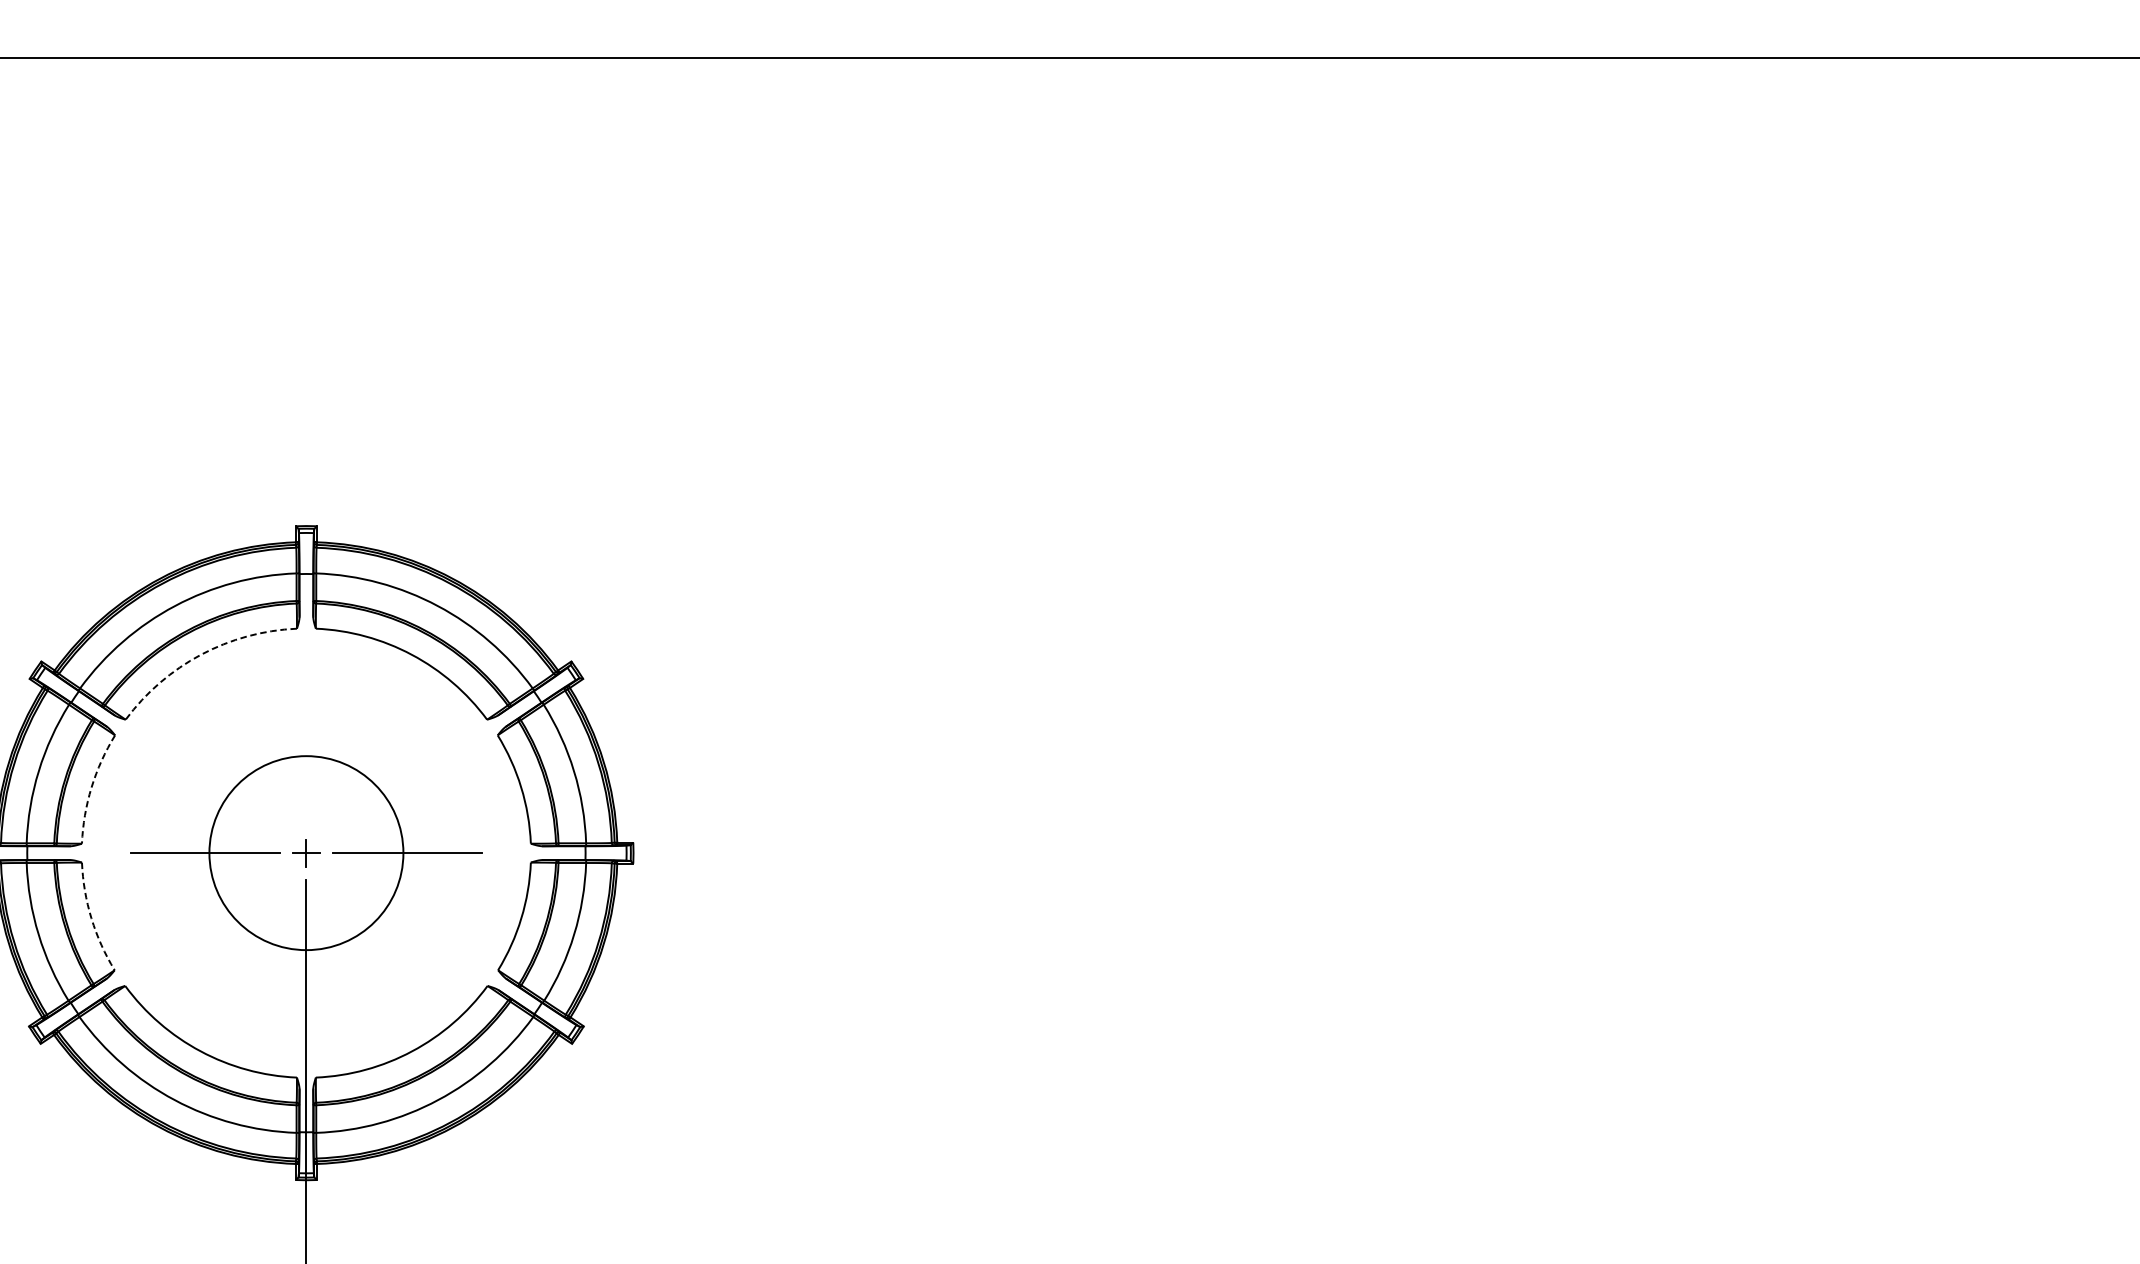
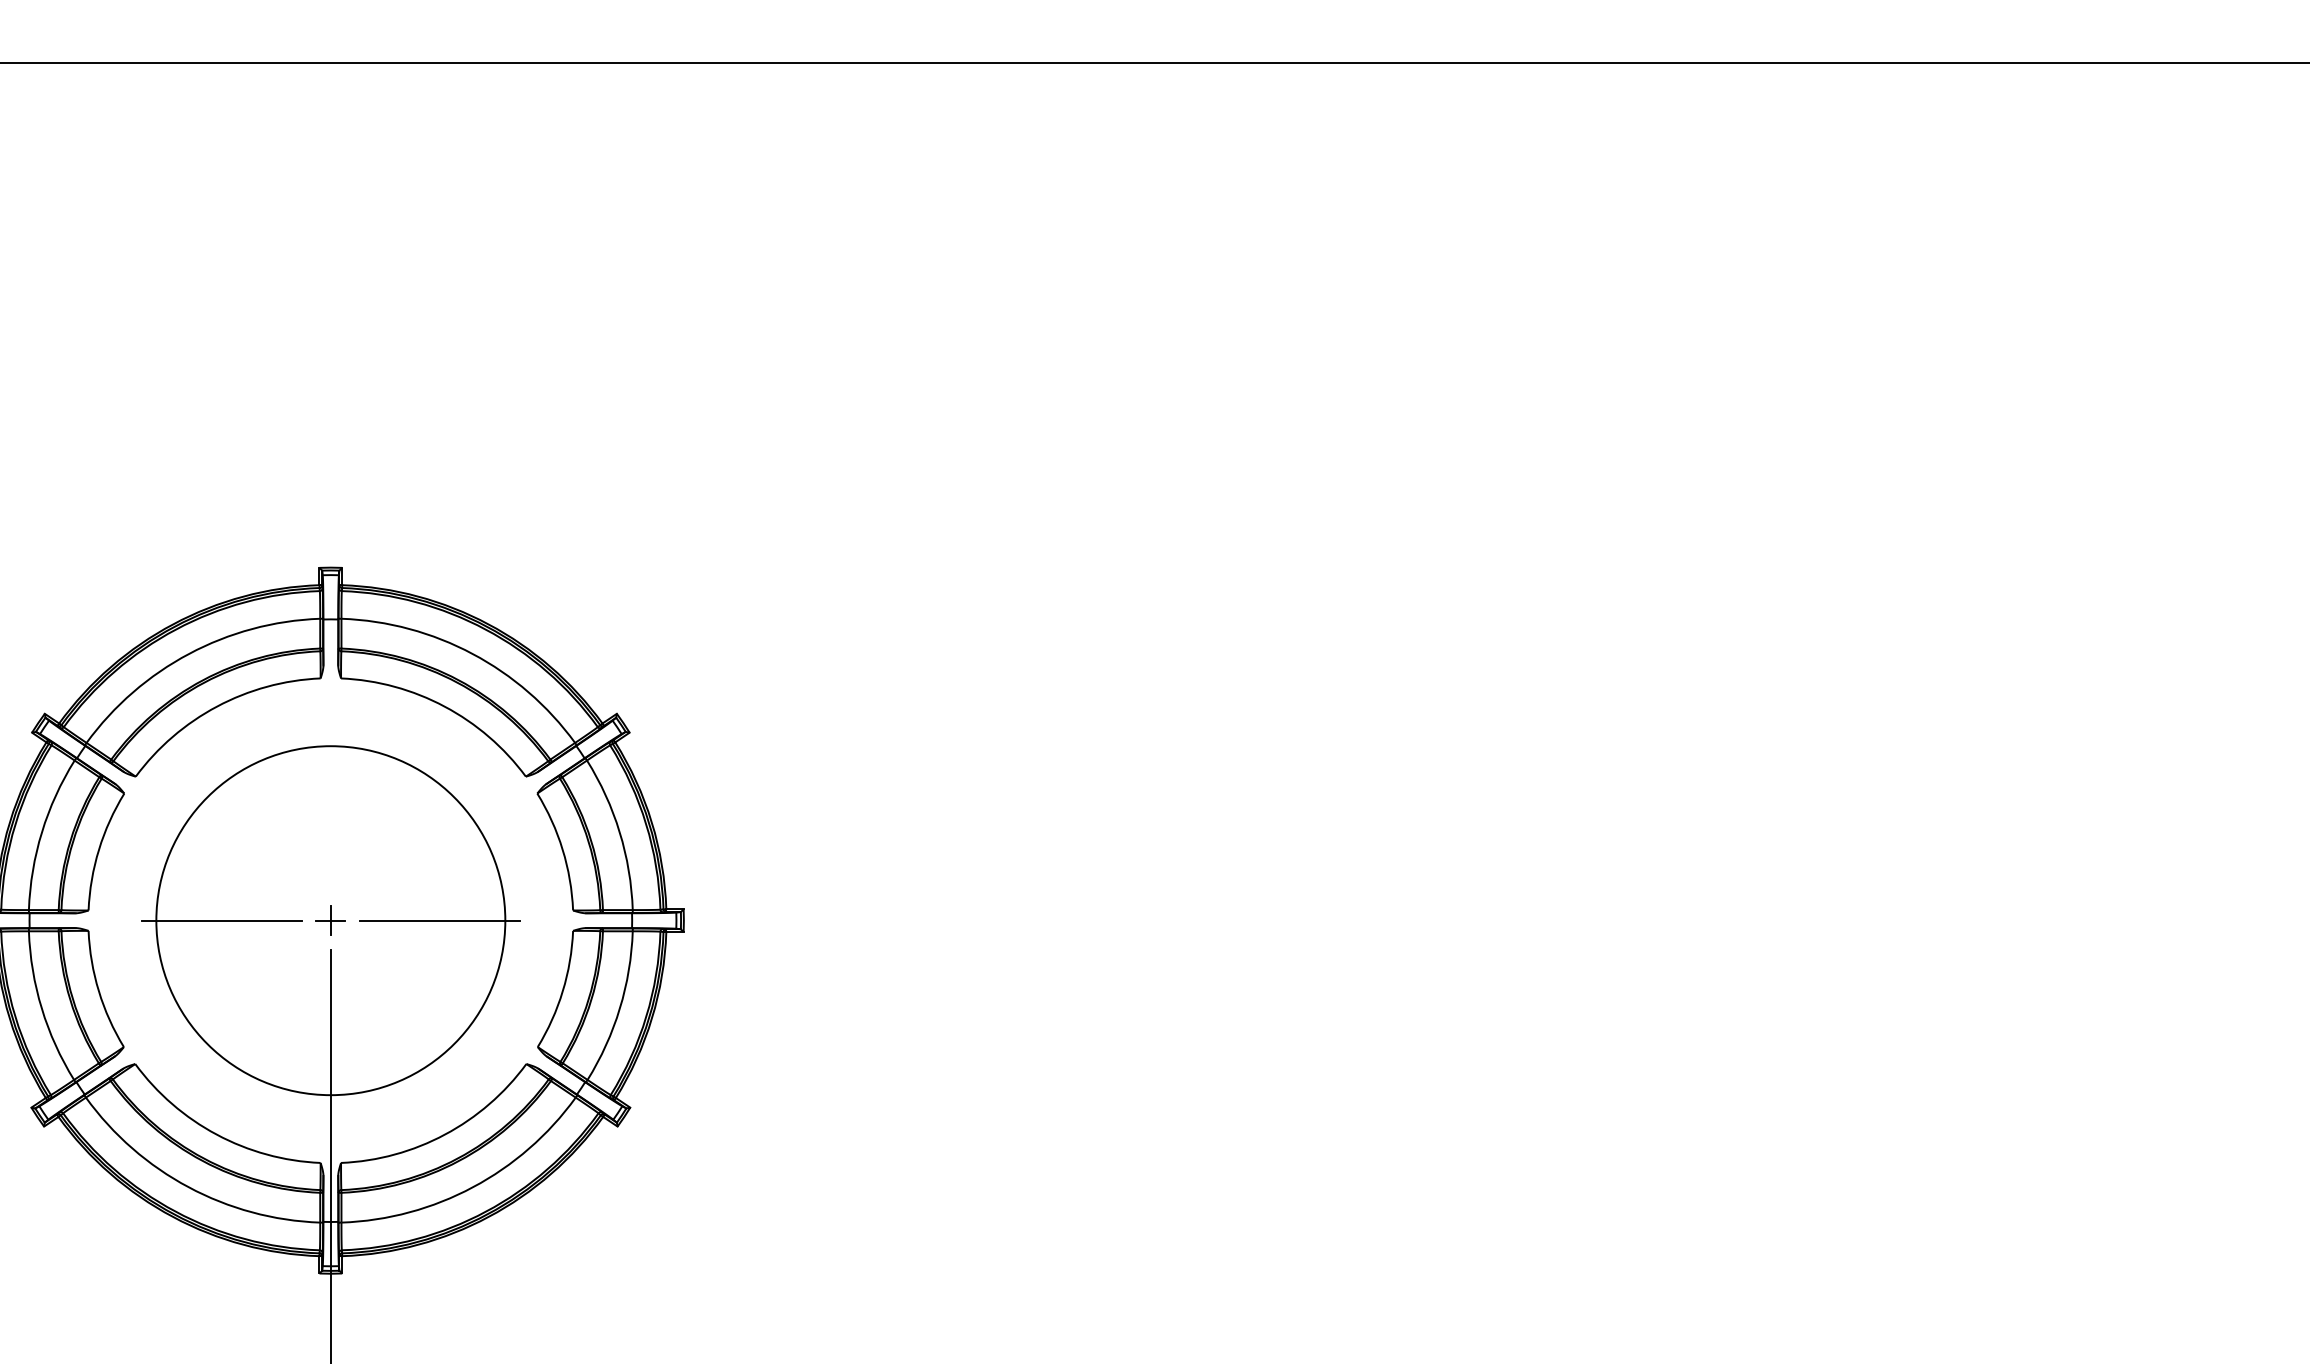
arc: (201, 654) -> (217, 706), dashed -> solid
arc: (92, 787) -> (99, 849), dashed -> solid
circle: (306, 852) -> (330, 920), size x1.67
arc: (91, 918) -> (98, 991), dashed -> solid

